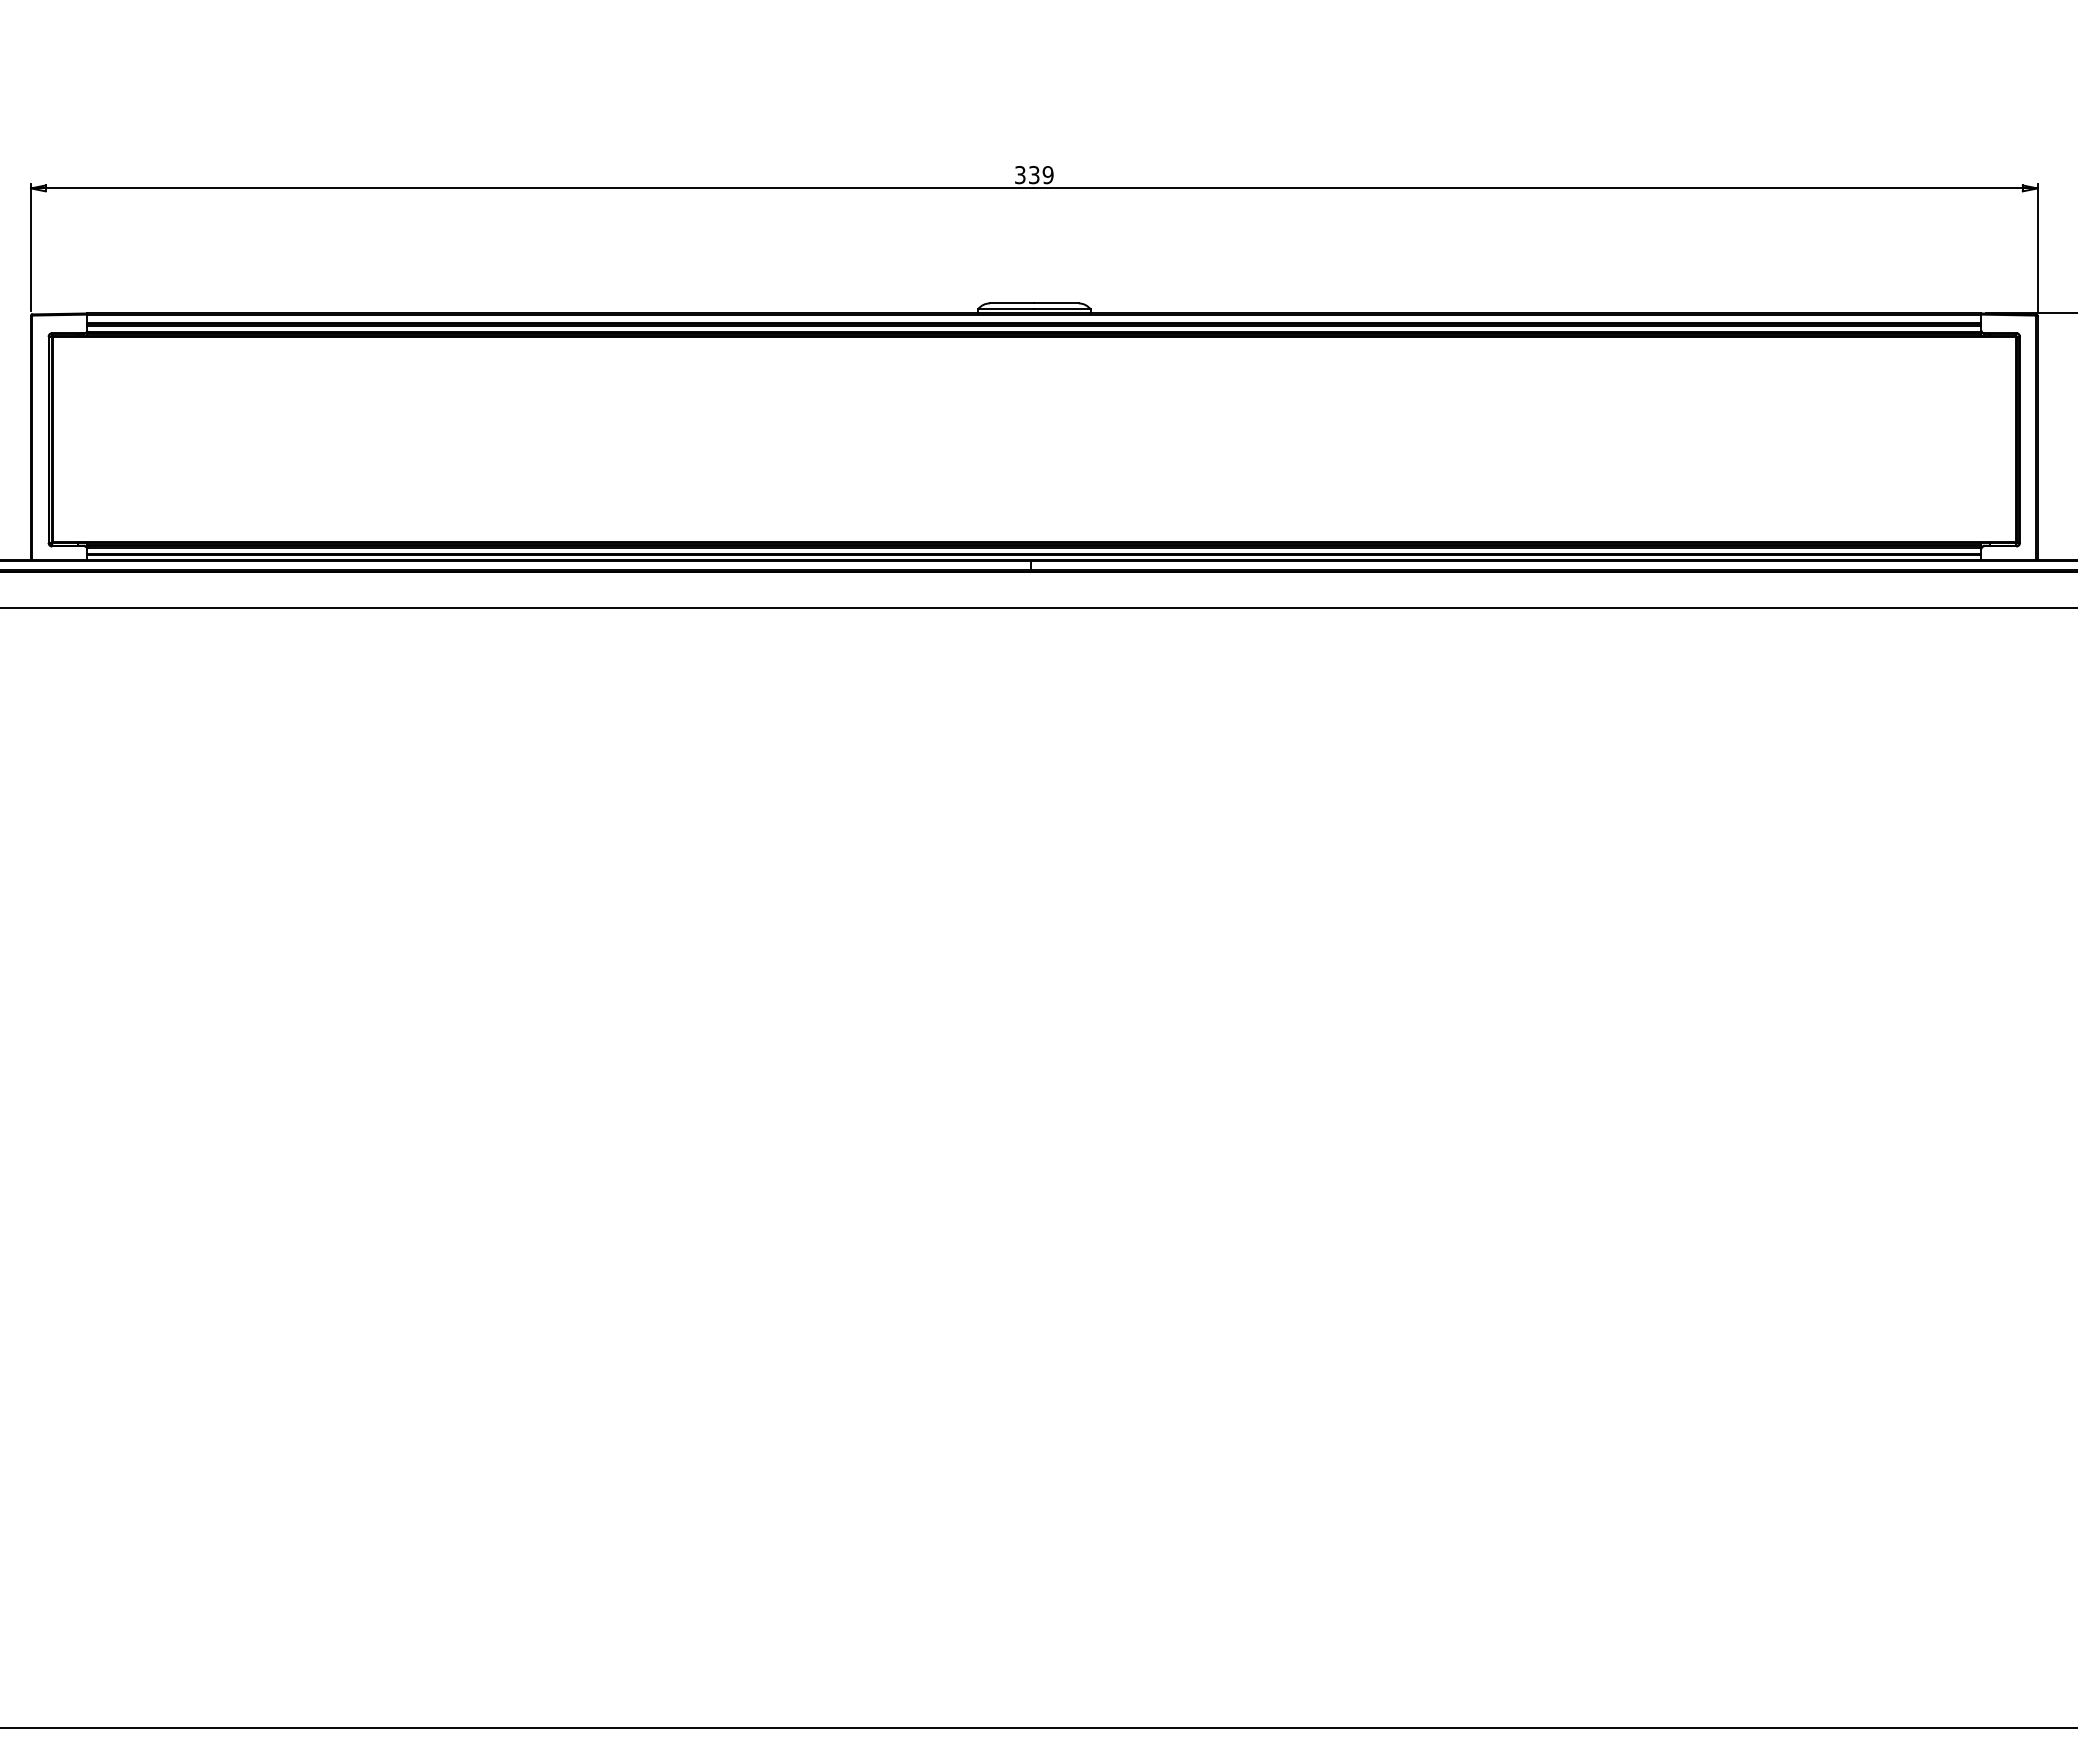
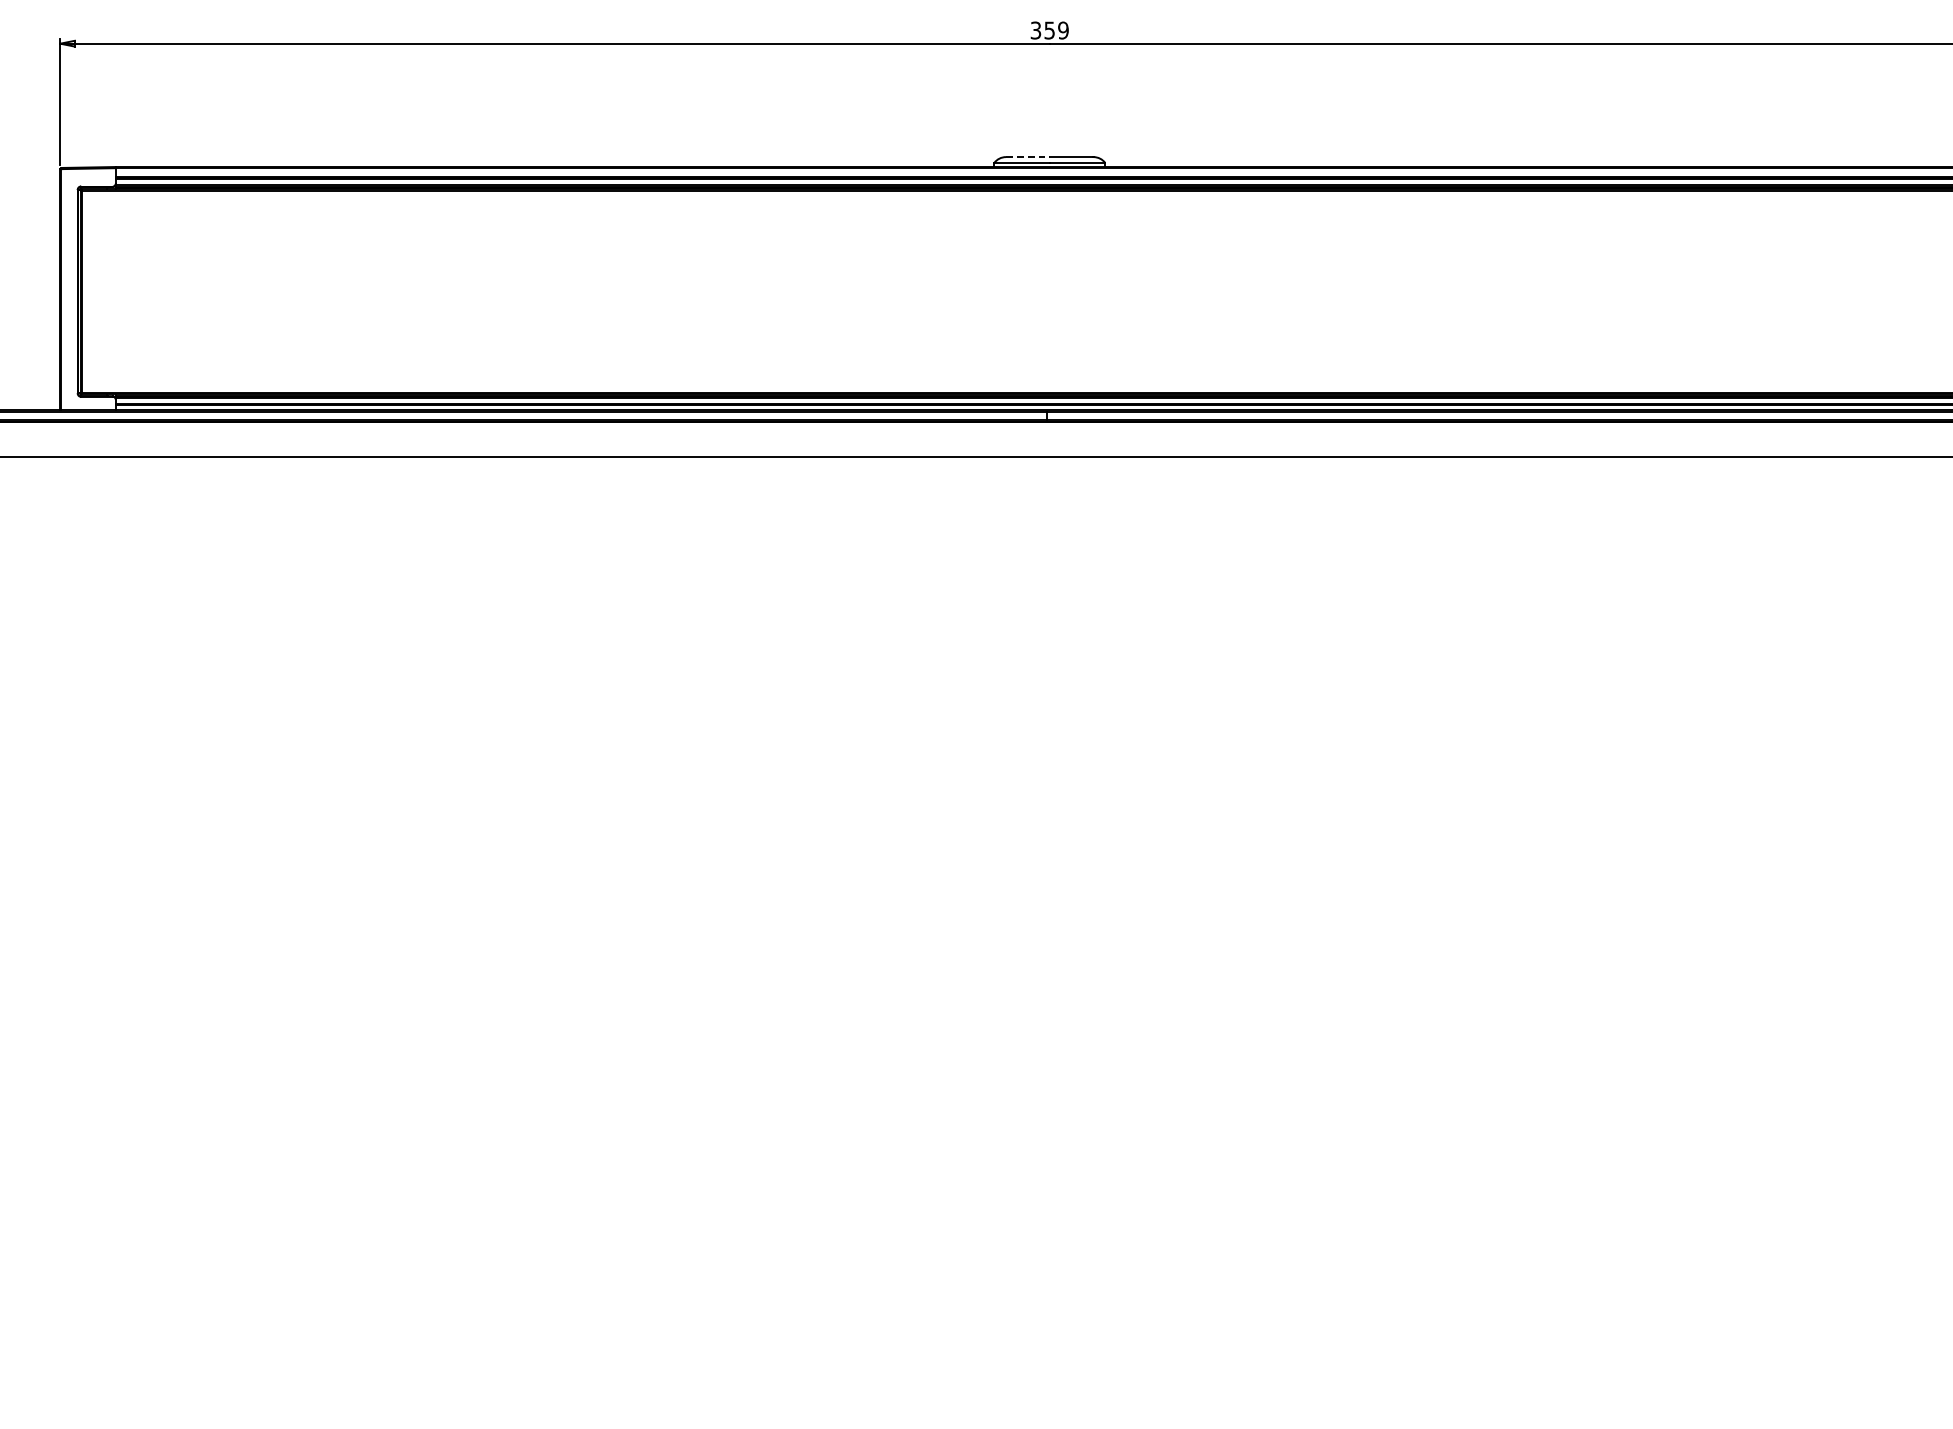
text: (1034, 174) -> (1049, 29), 339 -> 359
line: (1012, 303) -> (1028, 157), solid -> dashed

